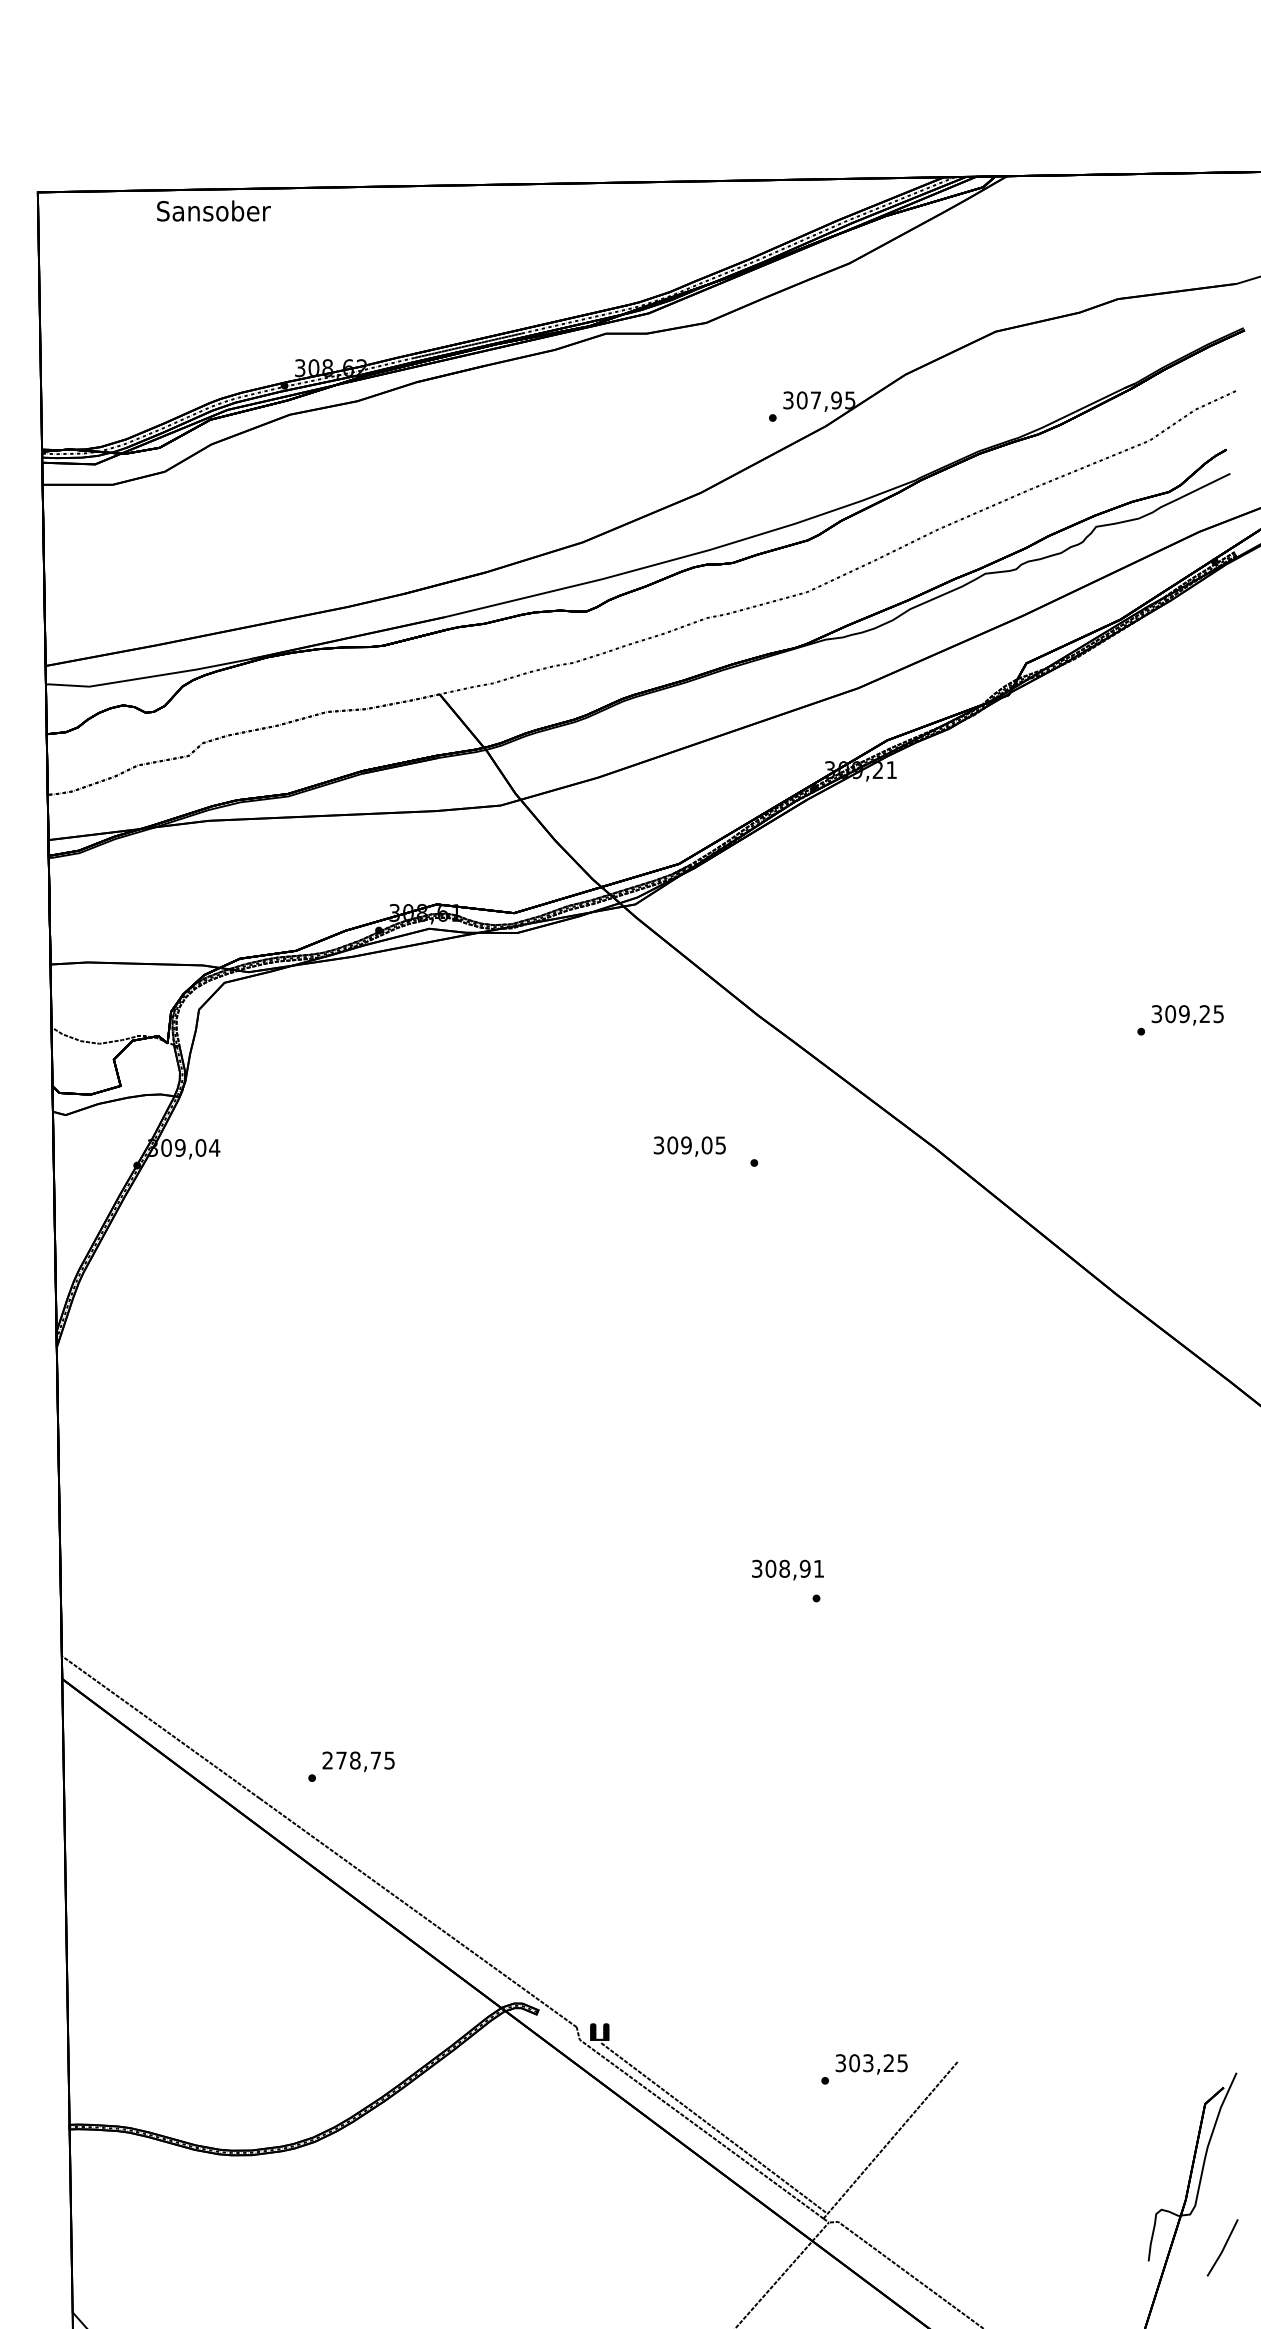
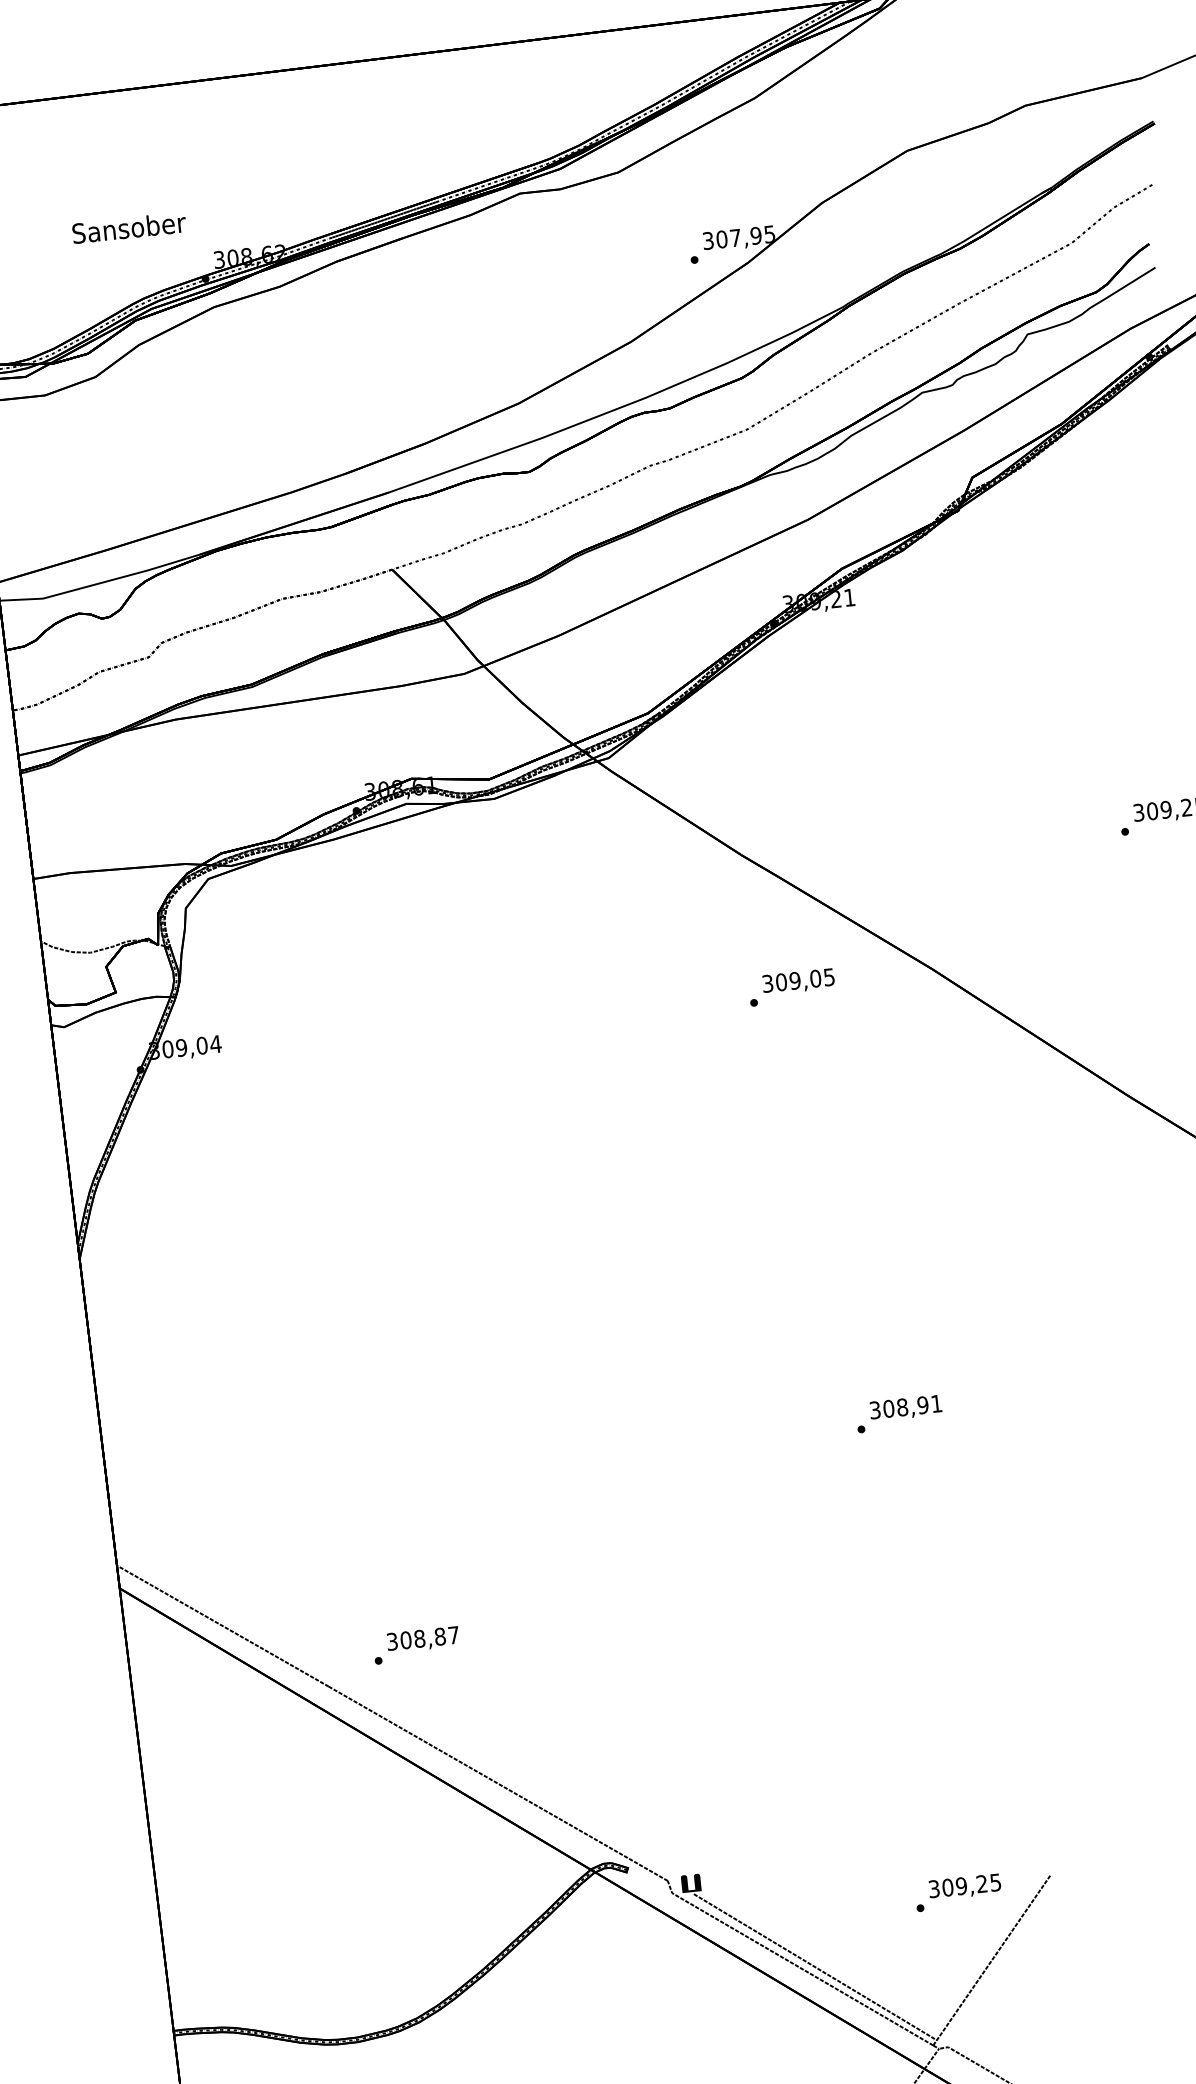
text: (213, 210) -> (128, 227), moved
text: (689, 1146) -> (798, 981), moved
text: (787, 1569) -> (905, 1407), moved
text: (358, 1760) -> (422, 1638), 278,75 -> 308,87
text: (868, 2062) -> (961, 1885), 303,25 -> 309,25

